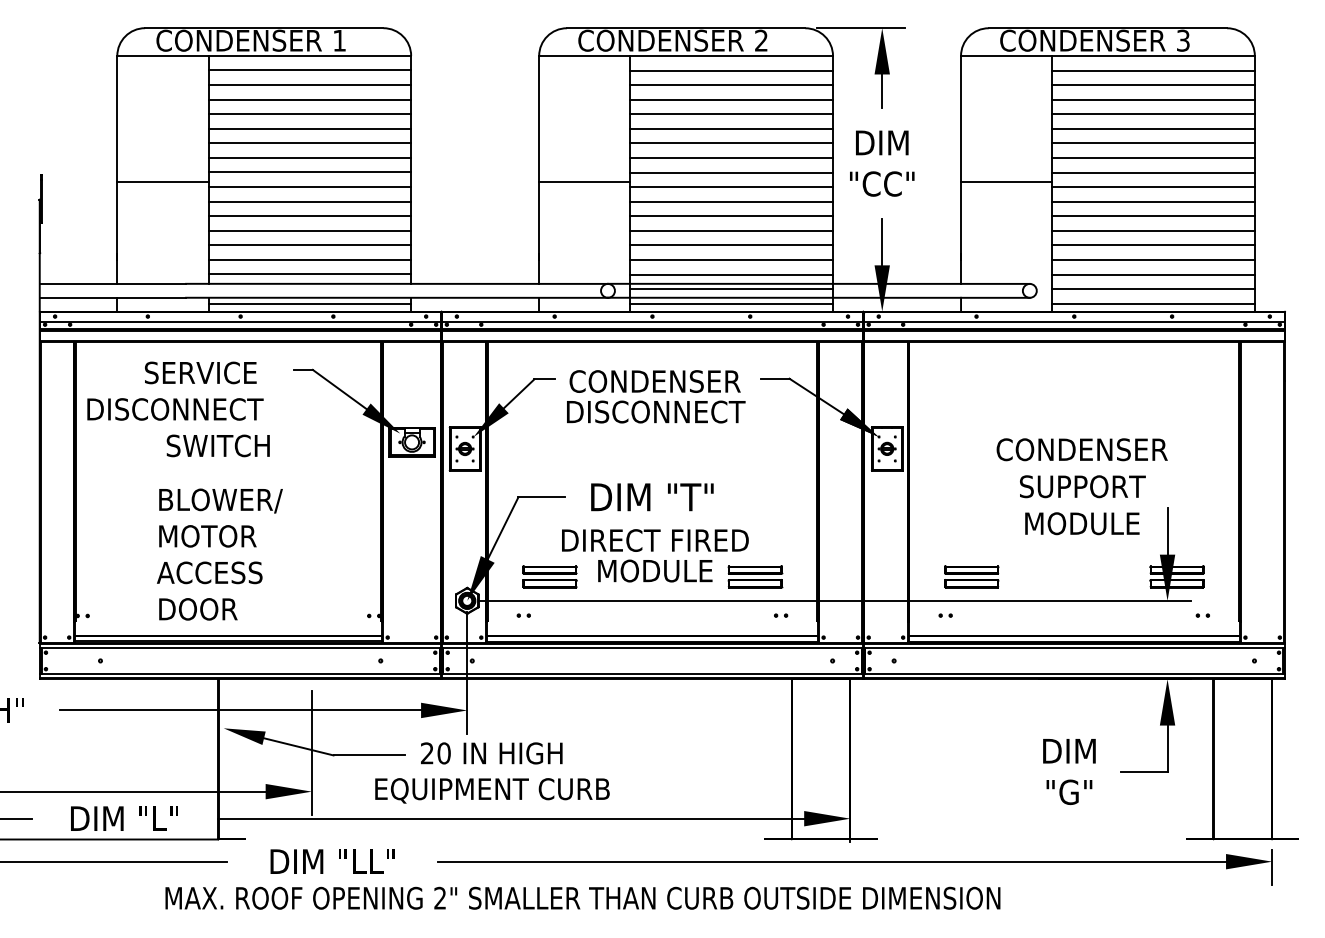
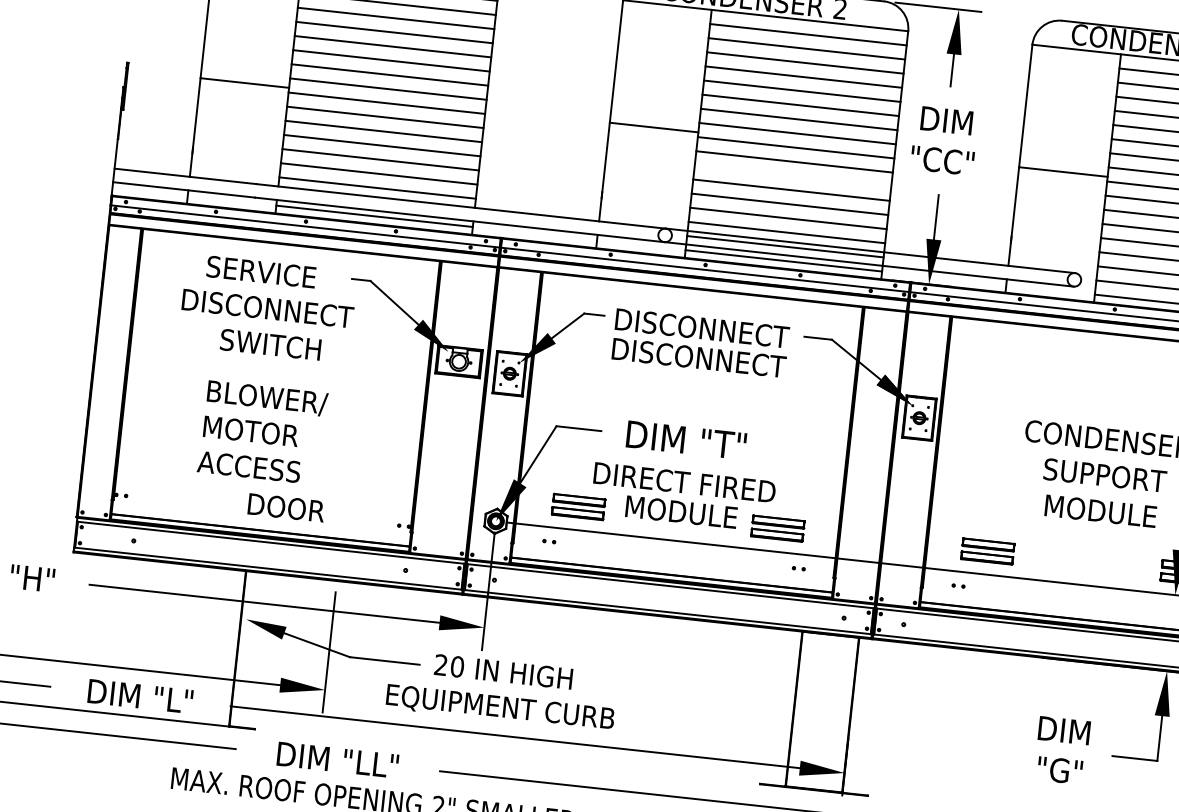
line: (731, 216) -> (792, 176), removed
text: (656, 381) -> (702, 328), CONDENSER -> DISCONNECT
text: (175, 409) -> (267, 308), moved
text: (198, 609) -> (286, 508), moved

